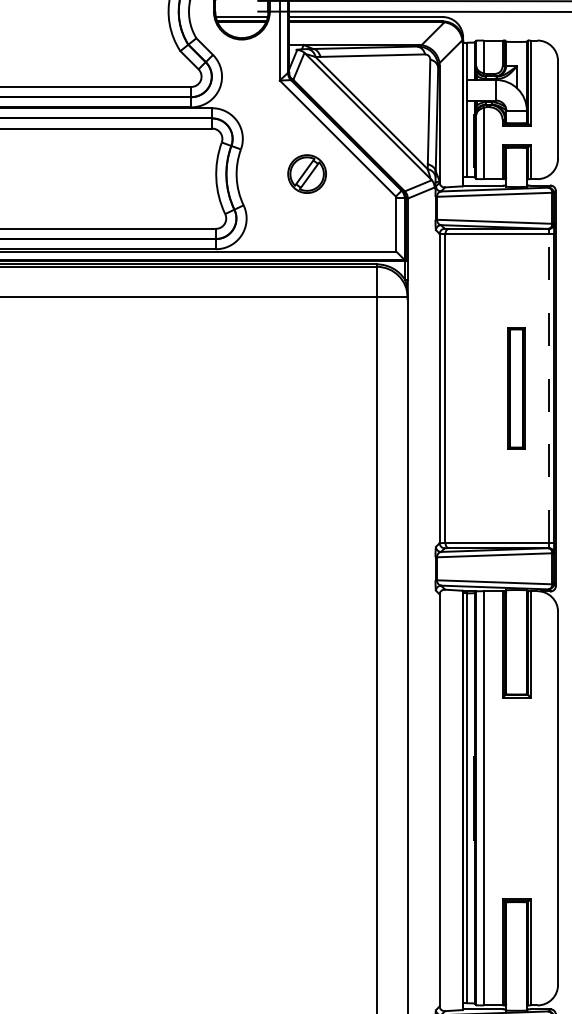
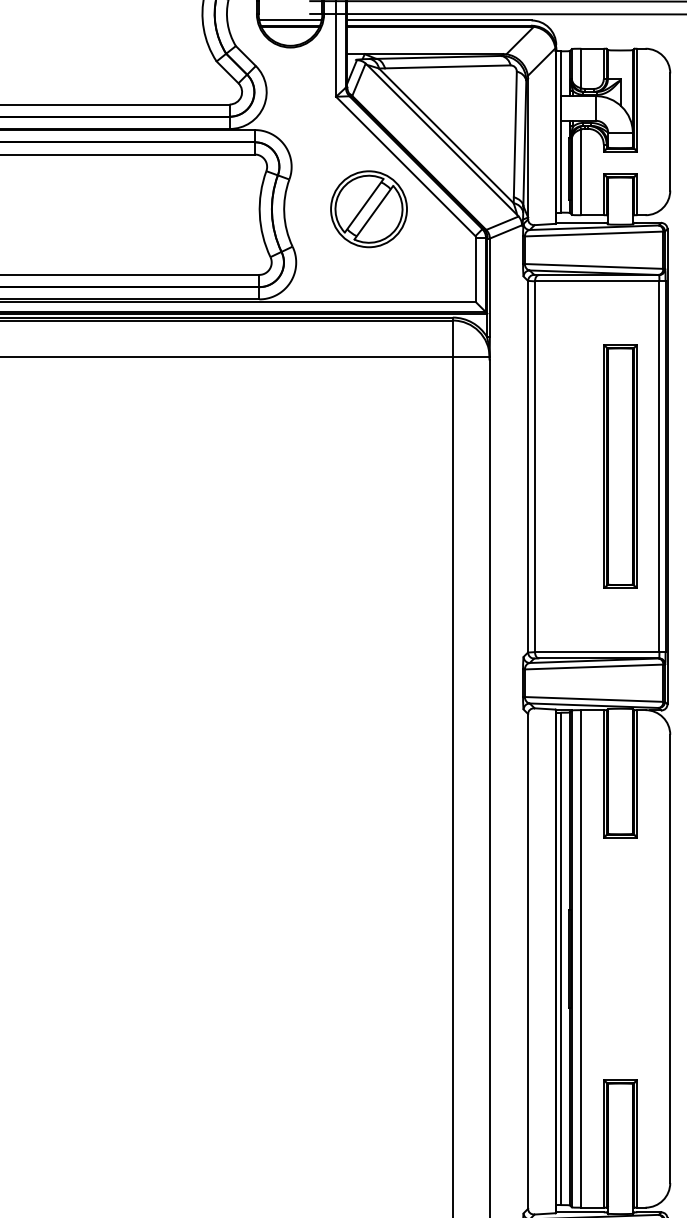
part: (306, 173) -> (368, 208), size x1.67
part: (516, 388) -> (620, 466), size x1.67
line: (549, 388) -> (659, 466), dashed -> solid

